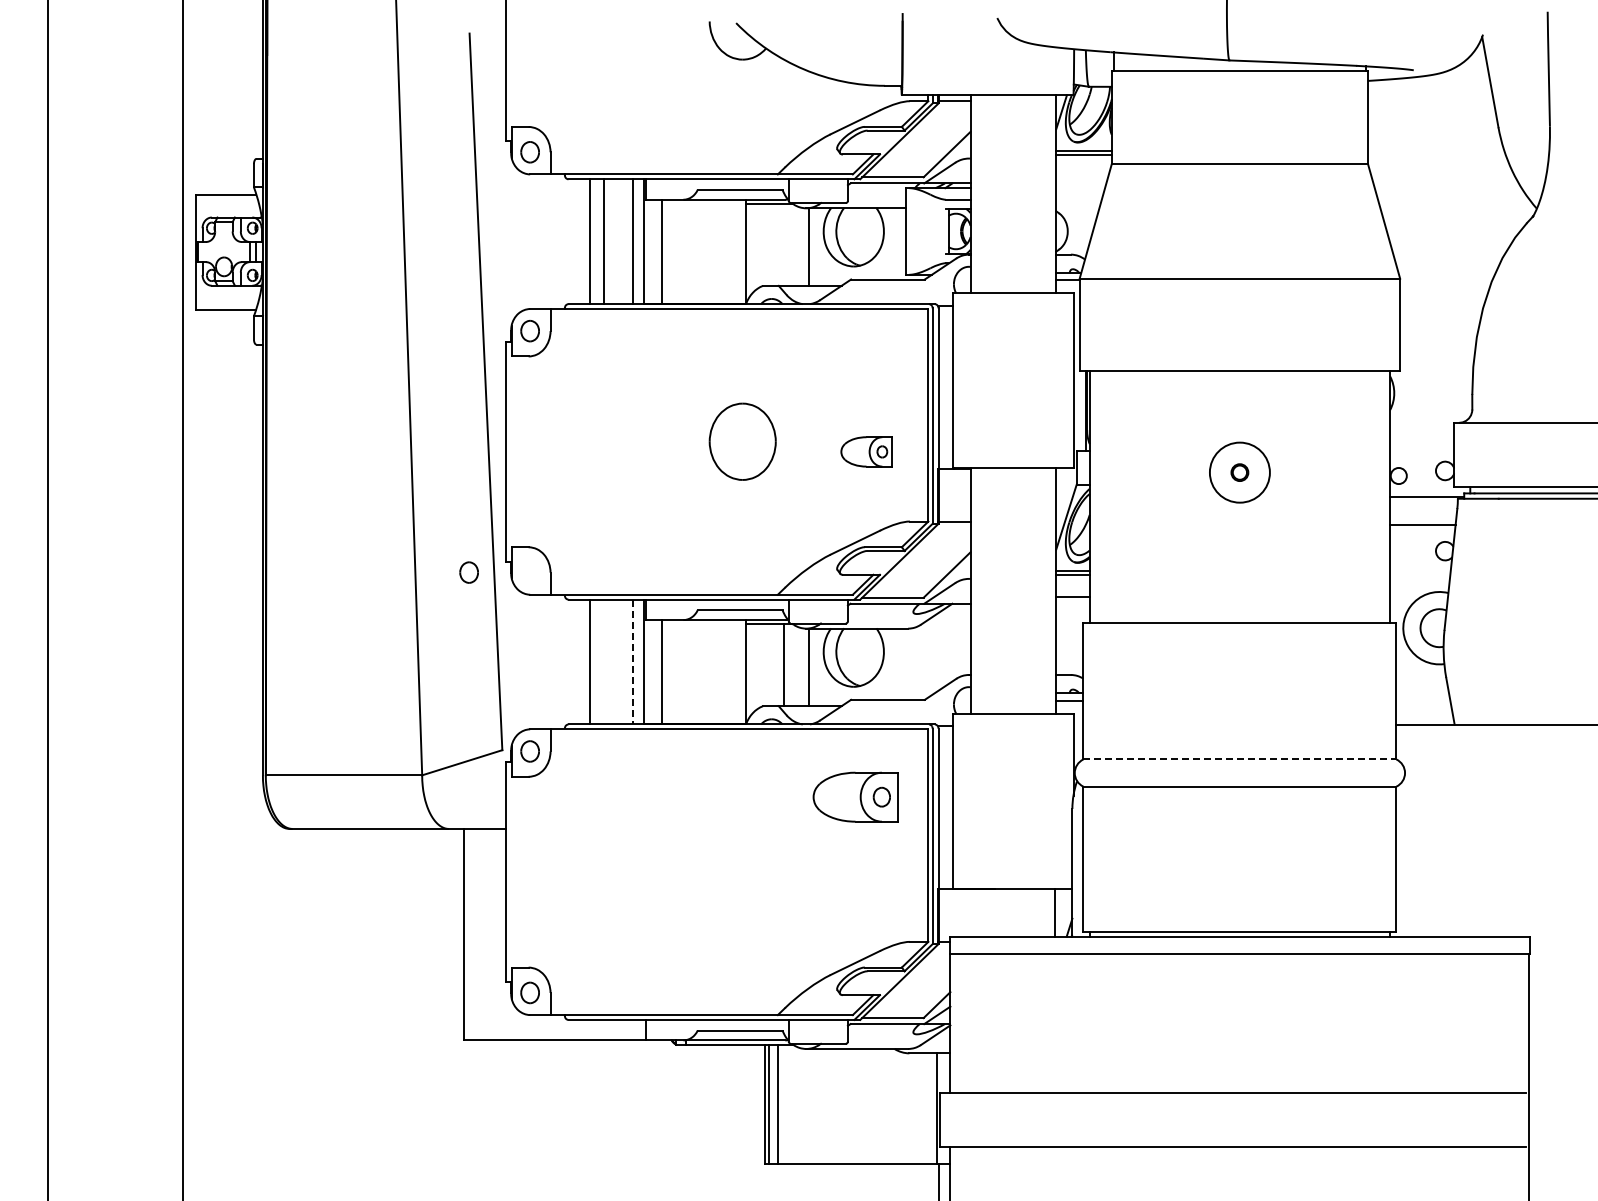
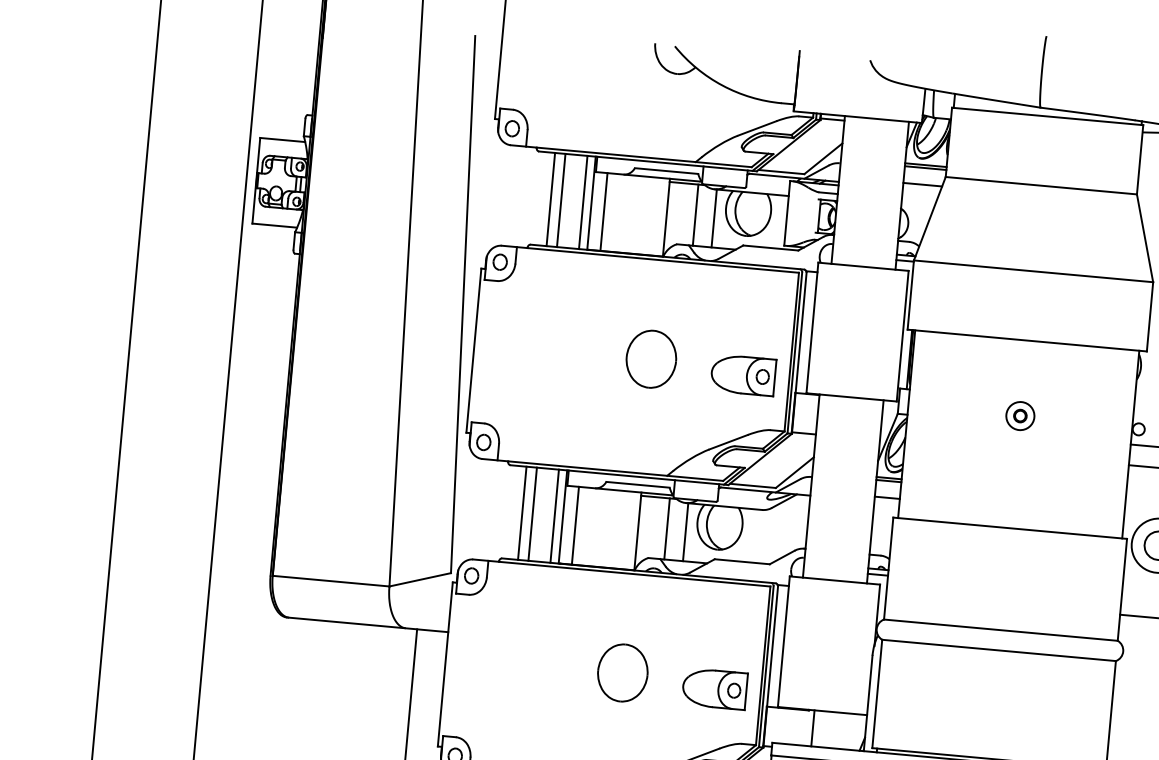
line: (1082, 177) -> (922, 185), added
line: (784, 244) -> (695, 214), added
part: (866, 451) -> (743, 374), size x1.67
circle: (1239, 472) -> (1020, 415), size x0.62
part: (468, 572) -> (483, 442), moved
line: (603, 661) -> (532, 513), added
line: (633, 662) -> (554, 516), dashed -> solid
line: (1239, 759) -> (1000, 630), dashed -> solid
part: (855, 796) -> (714, 688), moved
part: (742, 862) -> (622, 673), added
line: (1055, 912) -> (813, 728), moved

